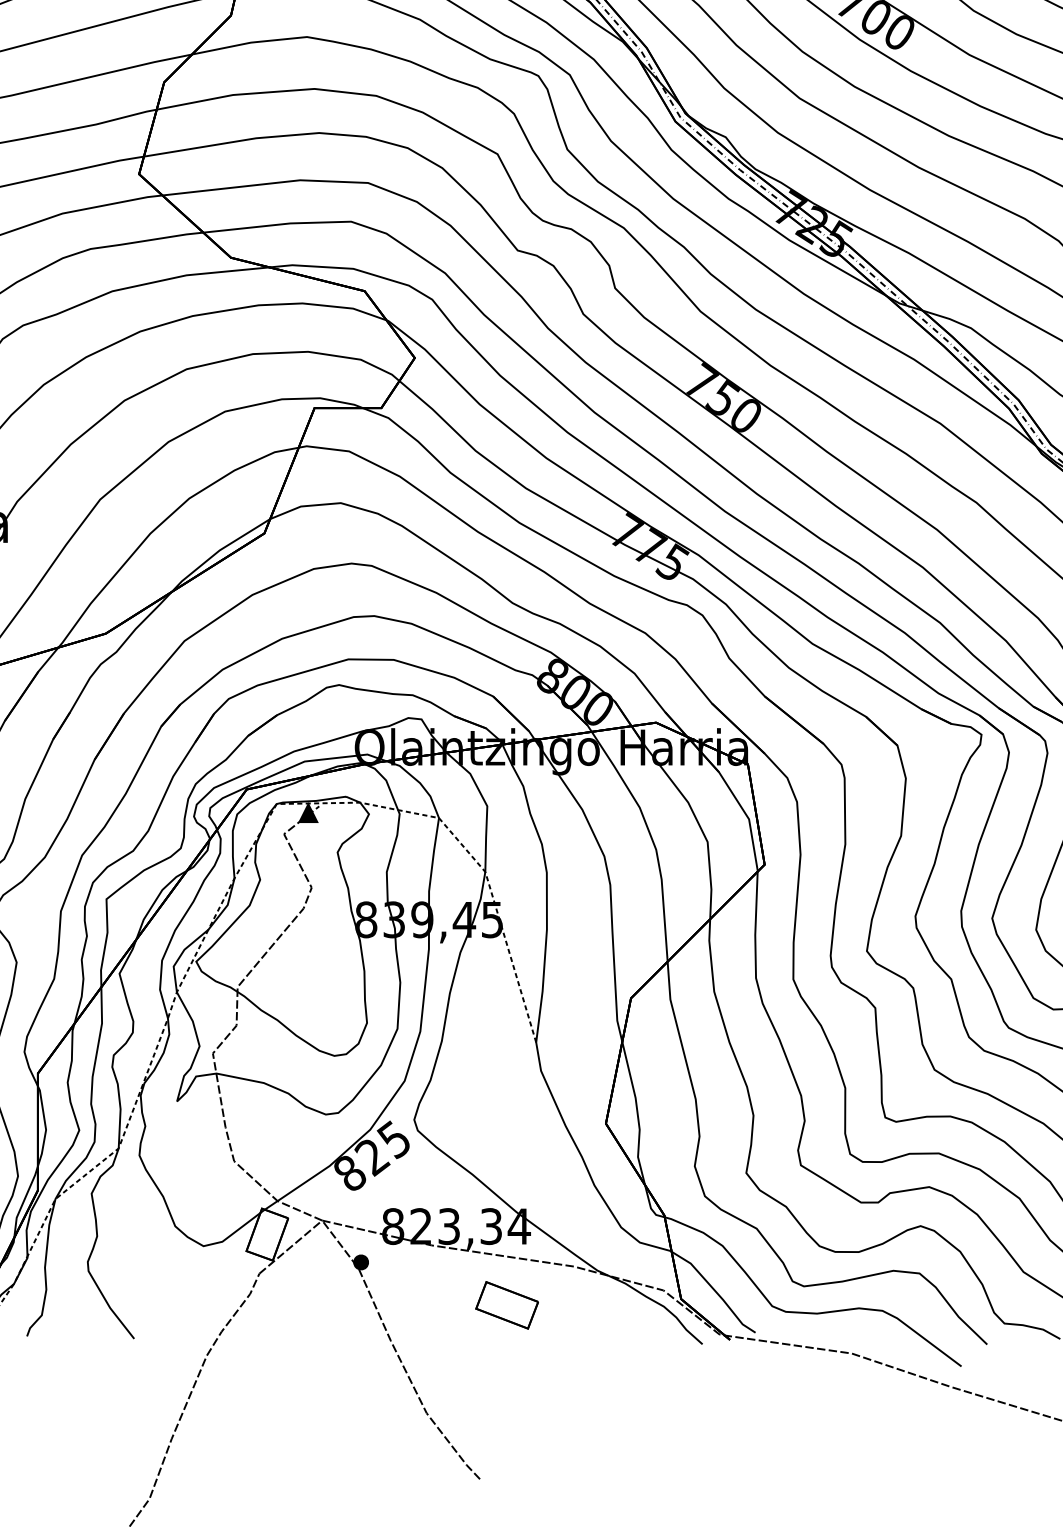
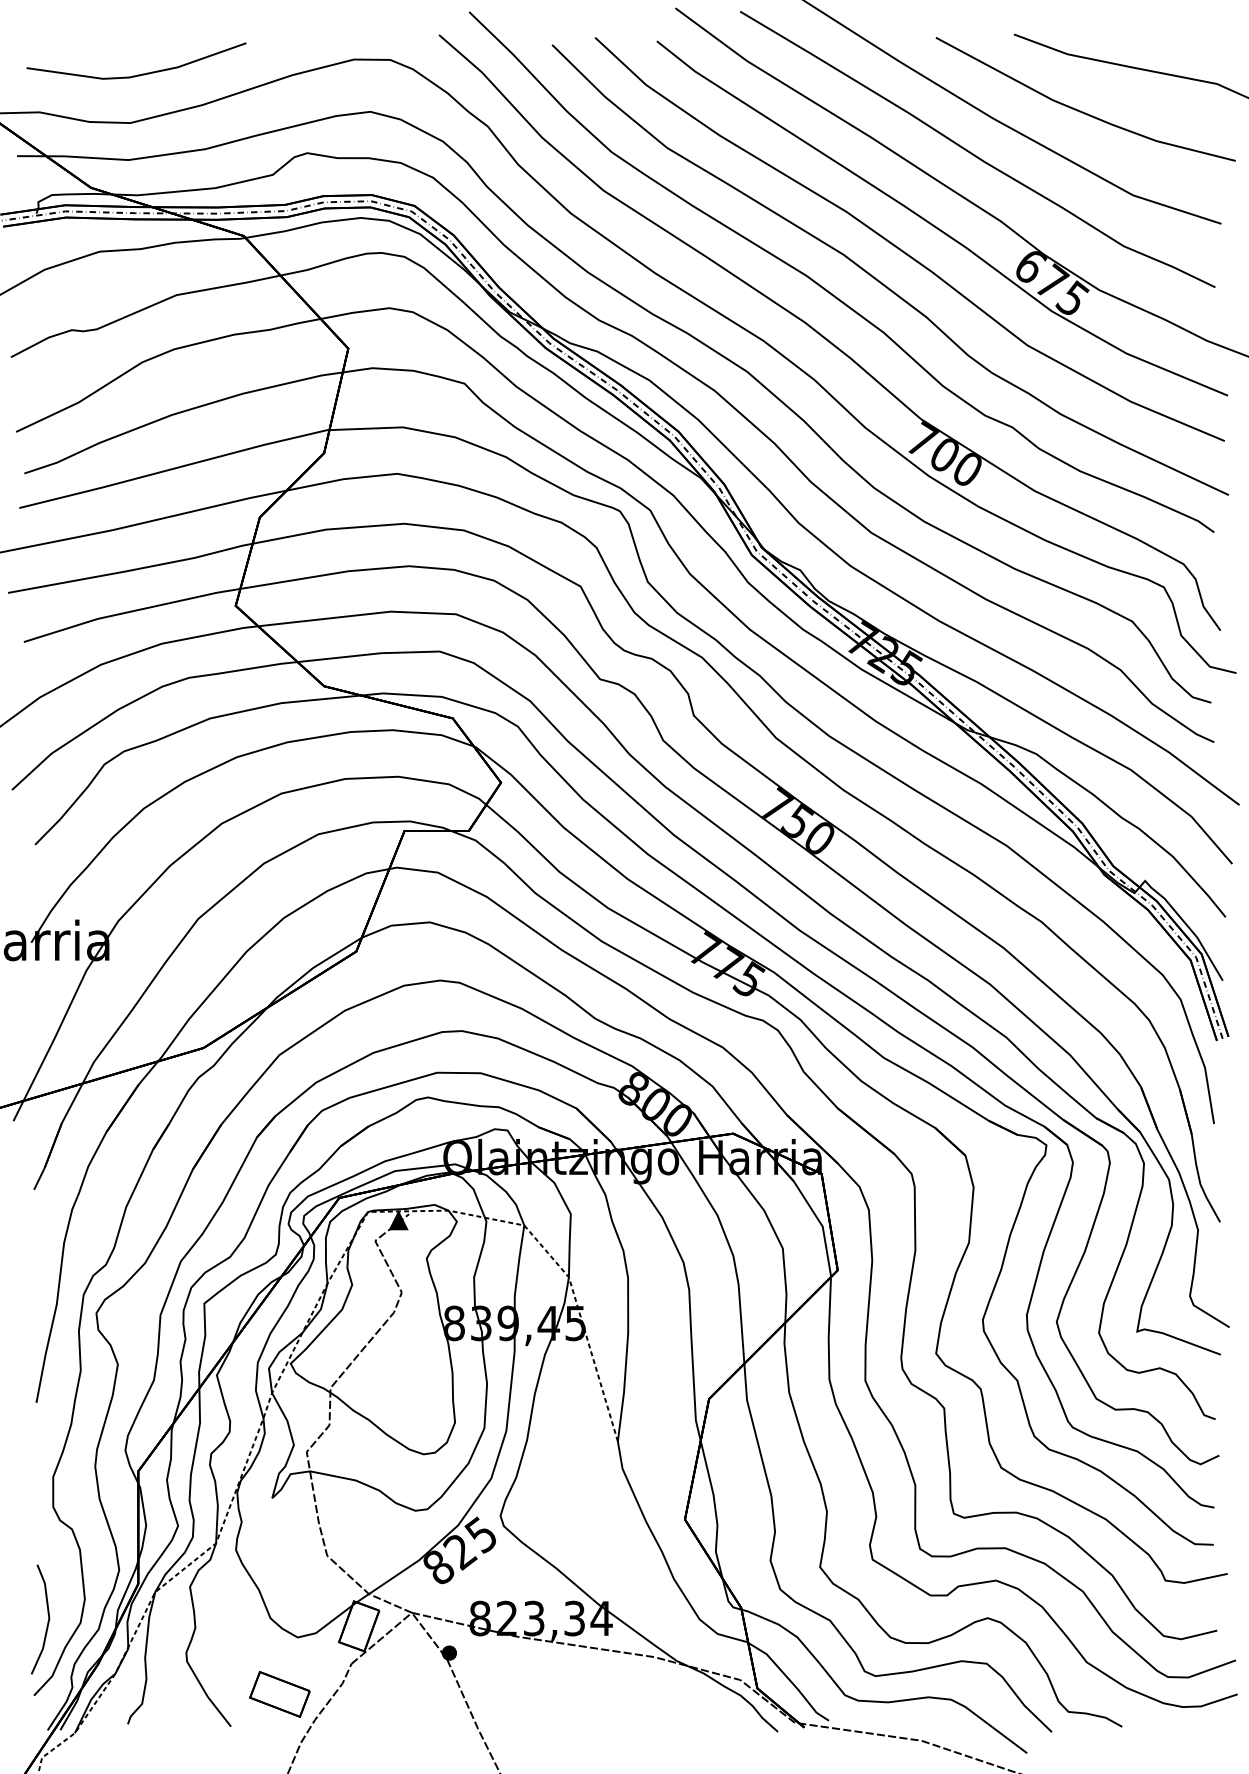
part: (506, 1305) -> (279, 1694), moved

